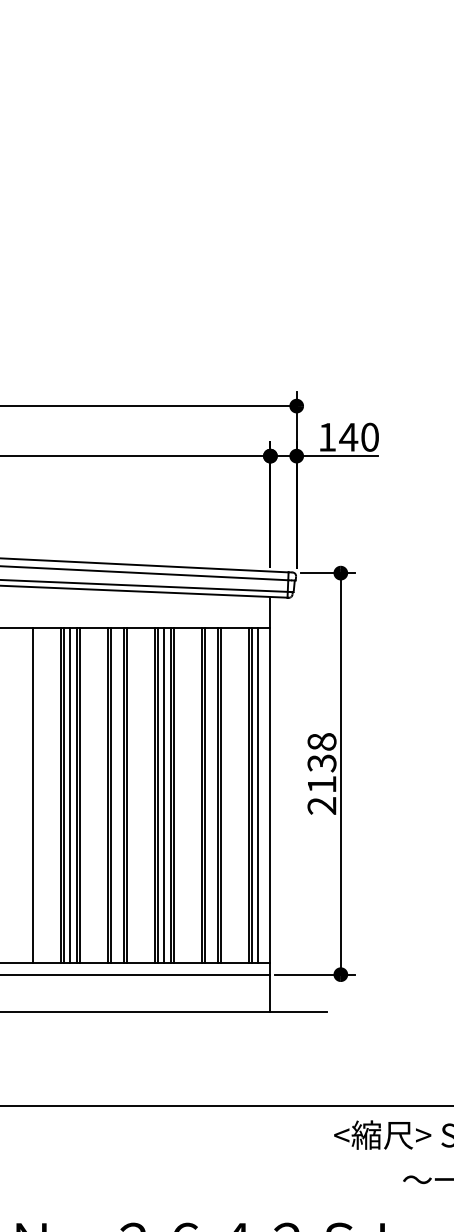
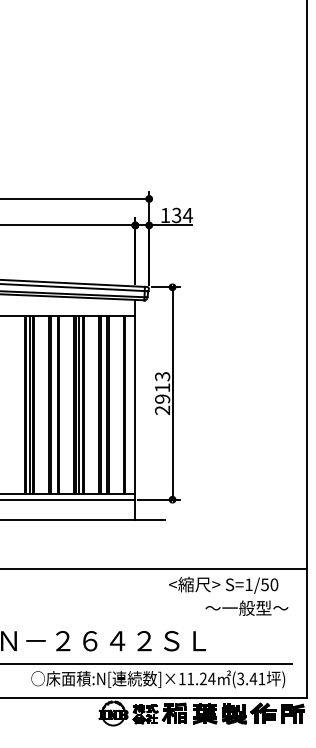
text: (357, 437) -> (181, 215), 140 -> 134
text: (321, 762) -> (162, 387), 2138 -> 2913
line: (32, 794) -> (9, 404), removed
line: (257, 794) -> (128, 404), removed

